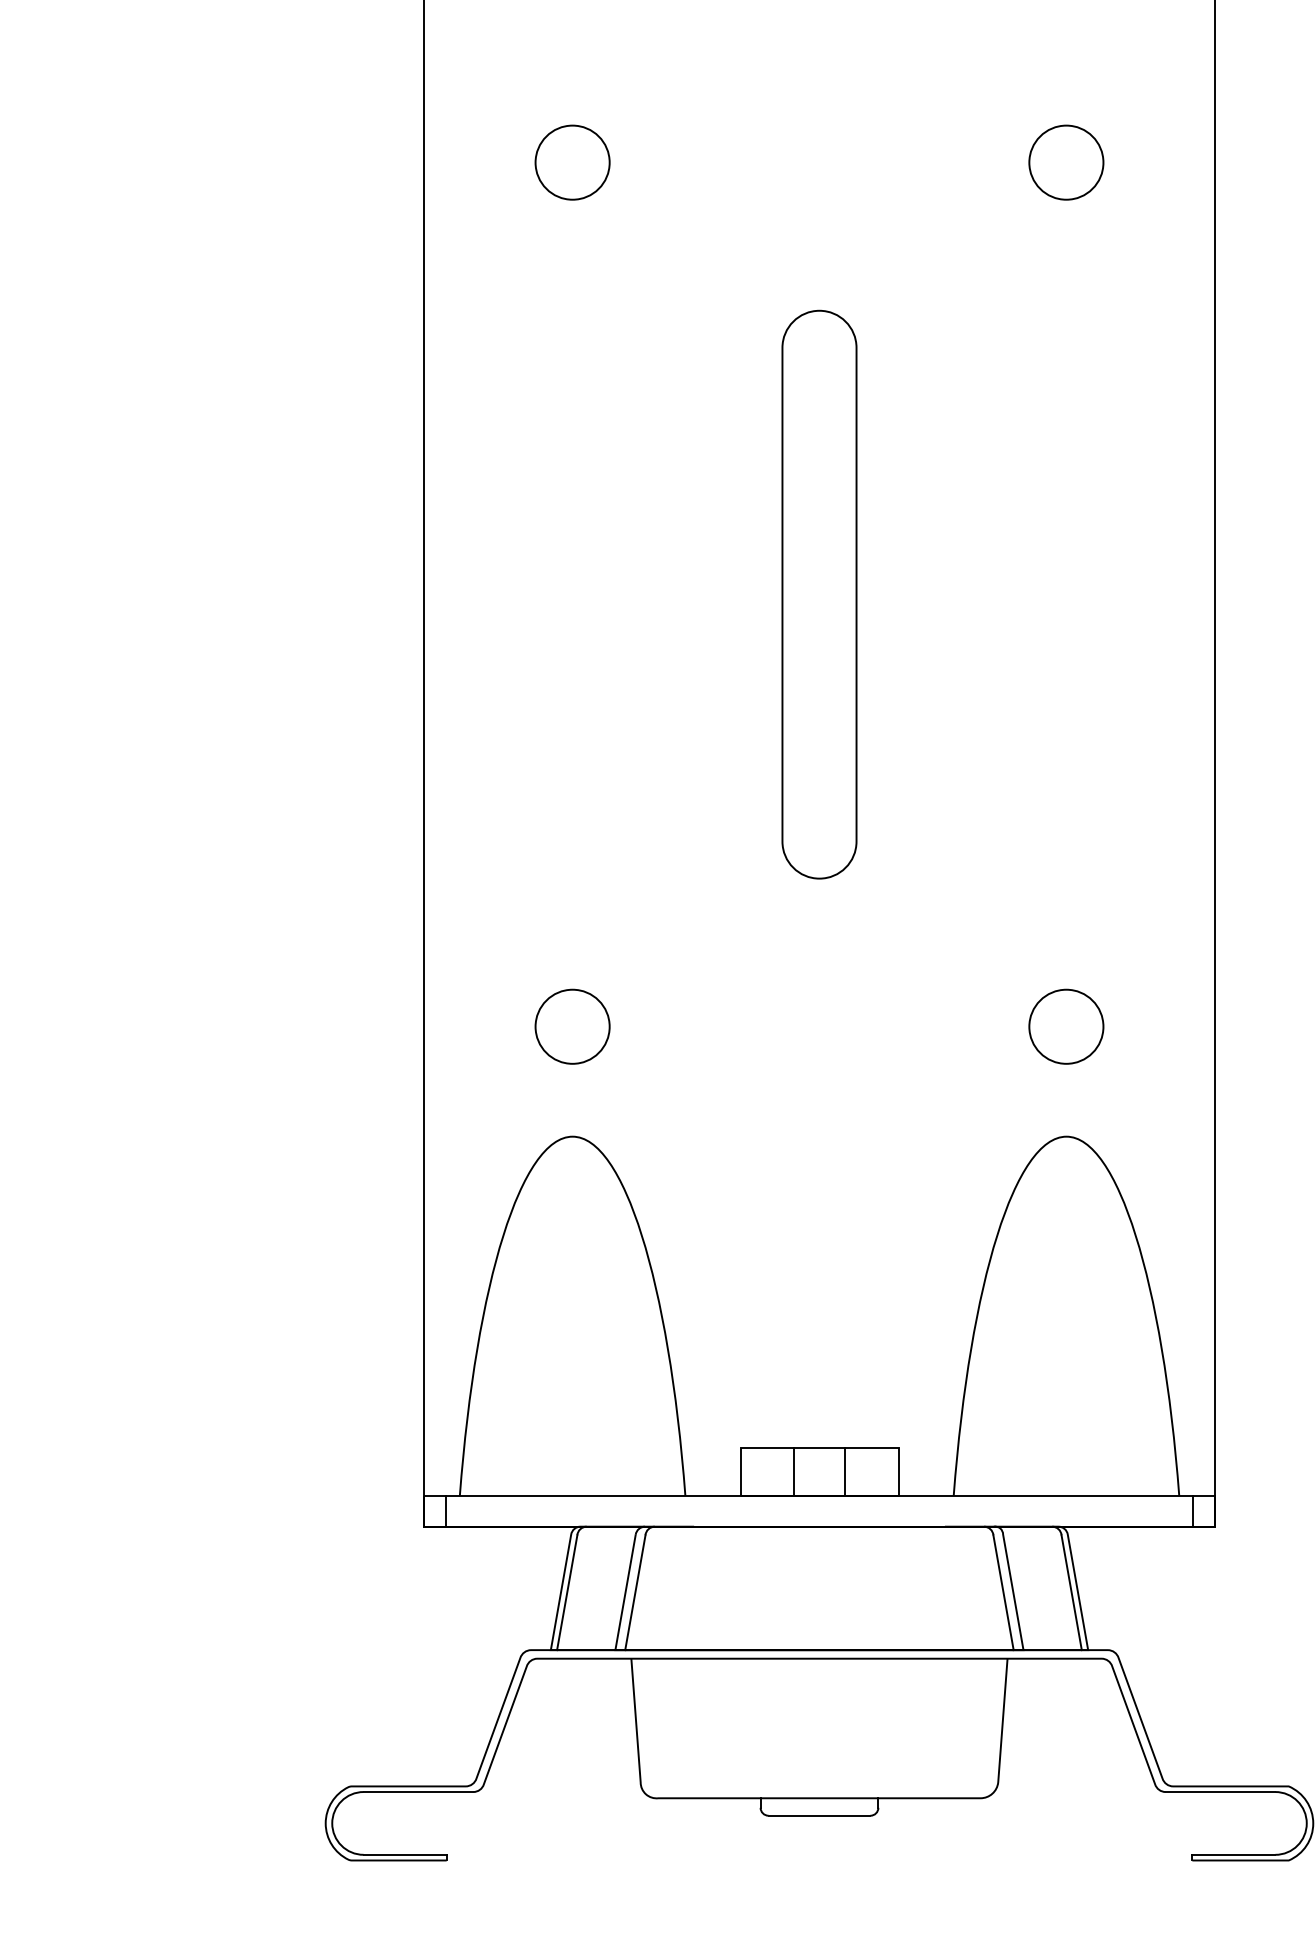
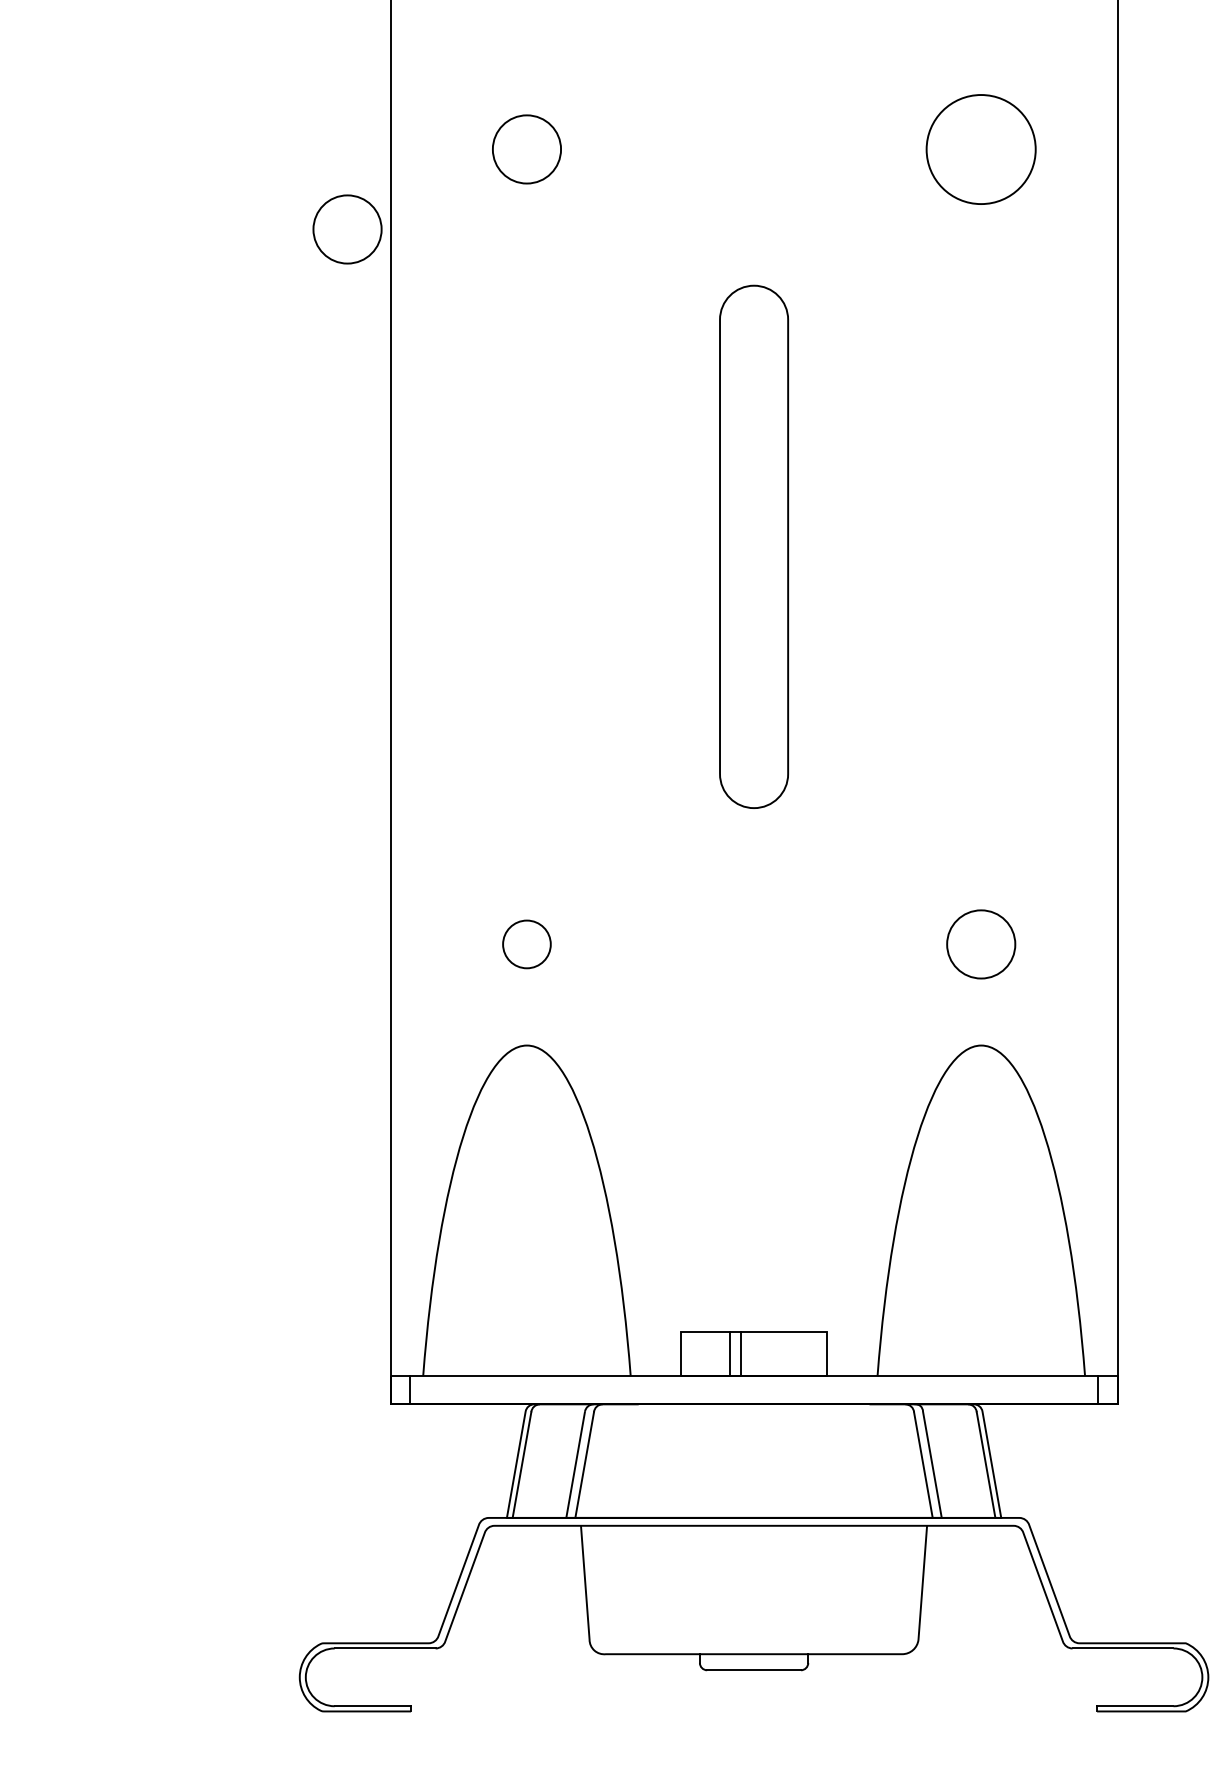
circle: (1066, 162) -> (981, 149), size x1.6
circle: (377, 249) -> (347, 229), added
circle: (572, 1026) -> (526, 944), size x0.7
line: (845, 1471) -> (741, 1353), moved

